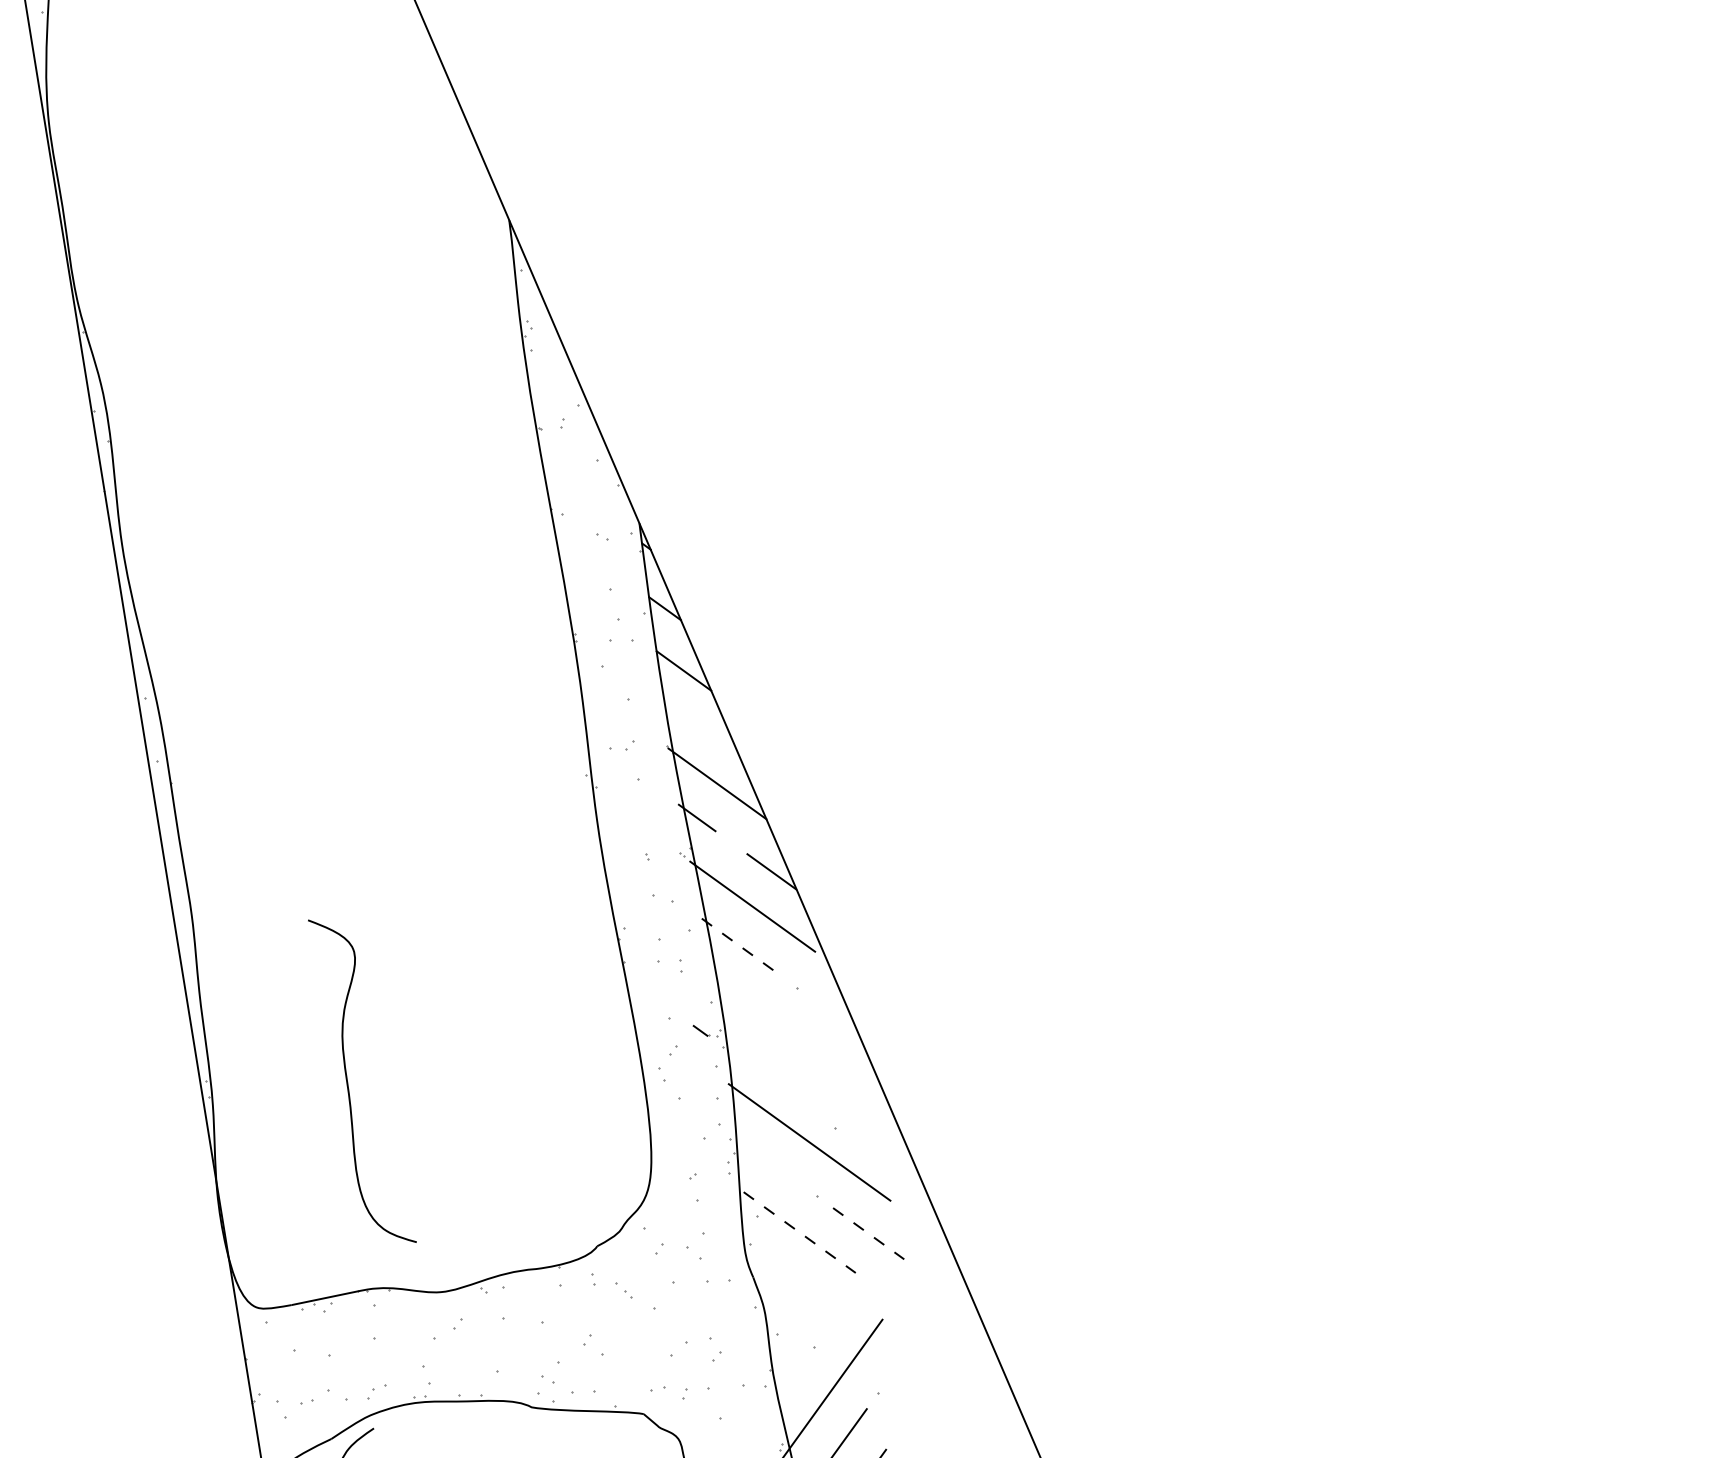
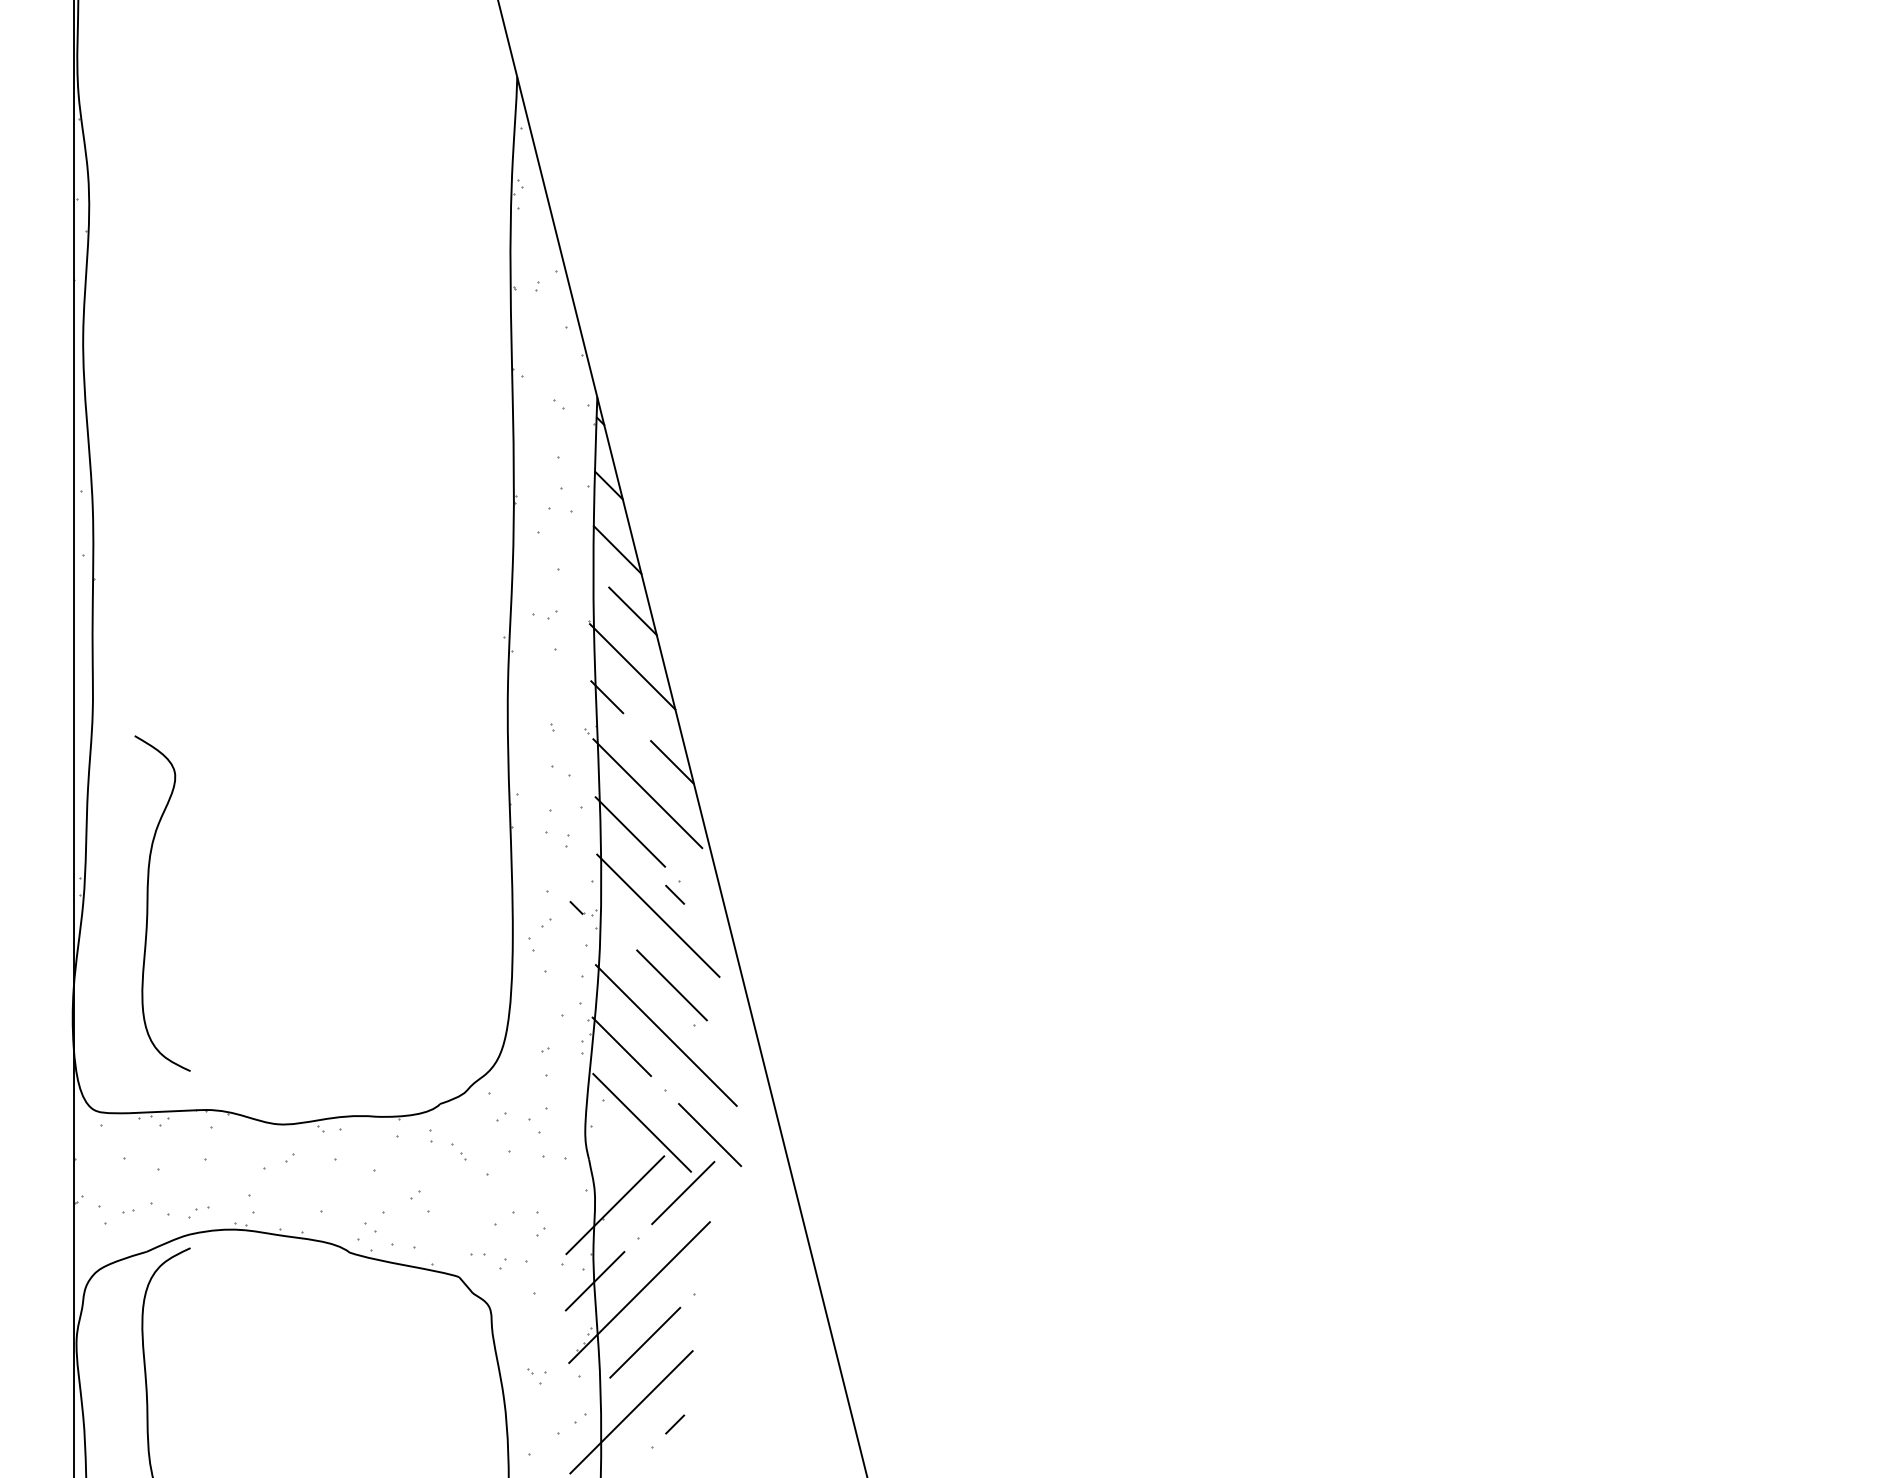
line: (708, 729) -> (632, 611), added
line: (741, 947) -> (630, 832), dashed -> solid
line: (796, 1001) -> (675, 894), added
line: (782, 1025) -> (658, 915), added
curve: (348, 1083) -> (148, 903), moved
line: (806, 1092) -> (671, 985), added
line: (767, 1160) -> (621, 1046), added
line: (800, 1233) -> (642, 1123), dashed -> solid
line: (869, 1234) -> (710, 1135), dashed -> solid
line: (851, 1295) -> (683, 1193), added
line: (786, 1318) -> (615, 1205), added
line: (778, 1396) -> (594, 1281), added

